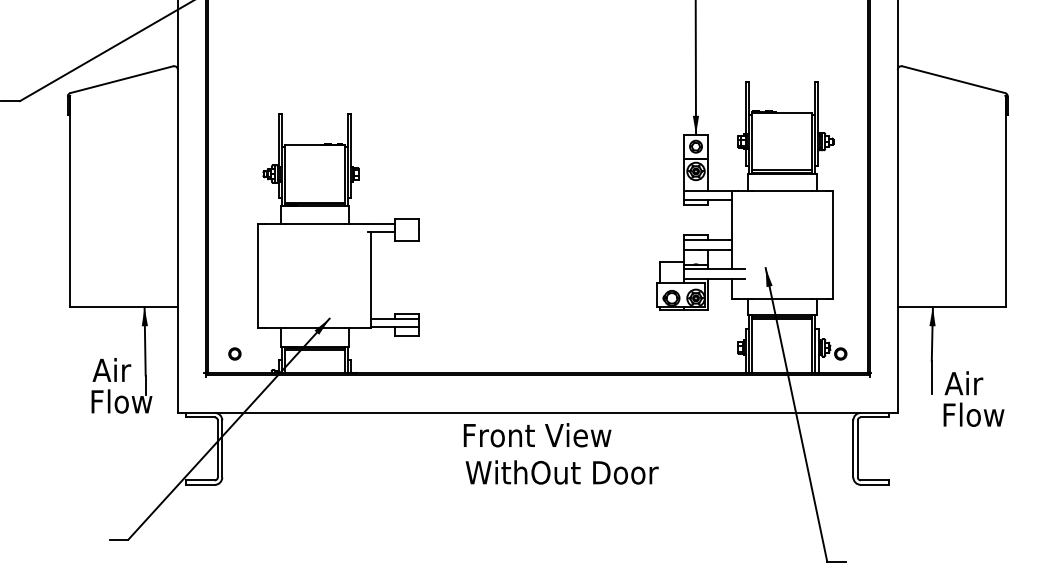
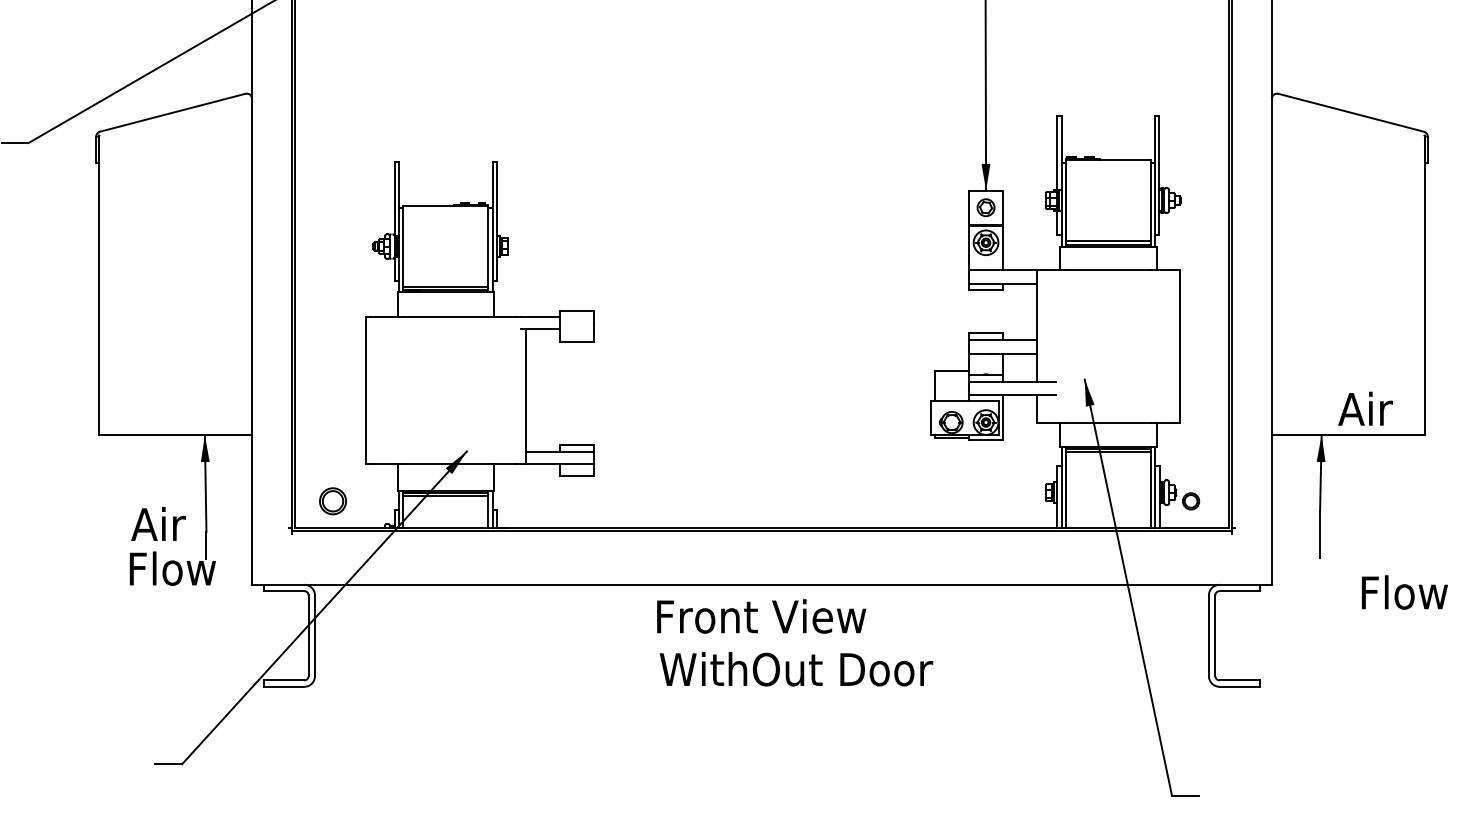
circle: (234, 354) -> (332, 501), size x1.6
text: (963, 383) -> (1365, 408), moved
text: (973, 414) -> (1404, 592), moved

